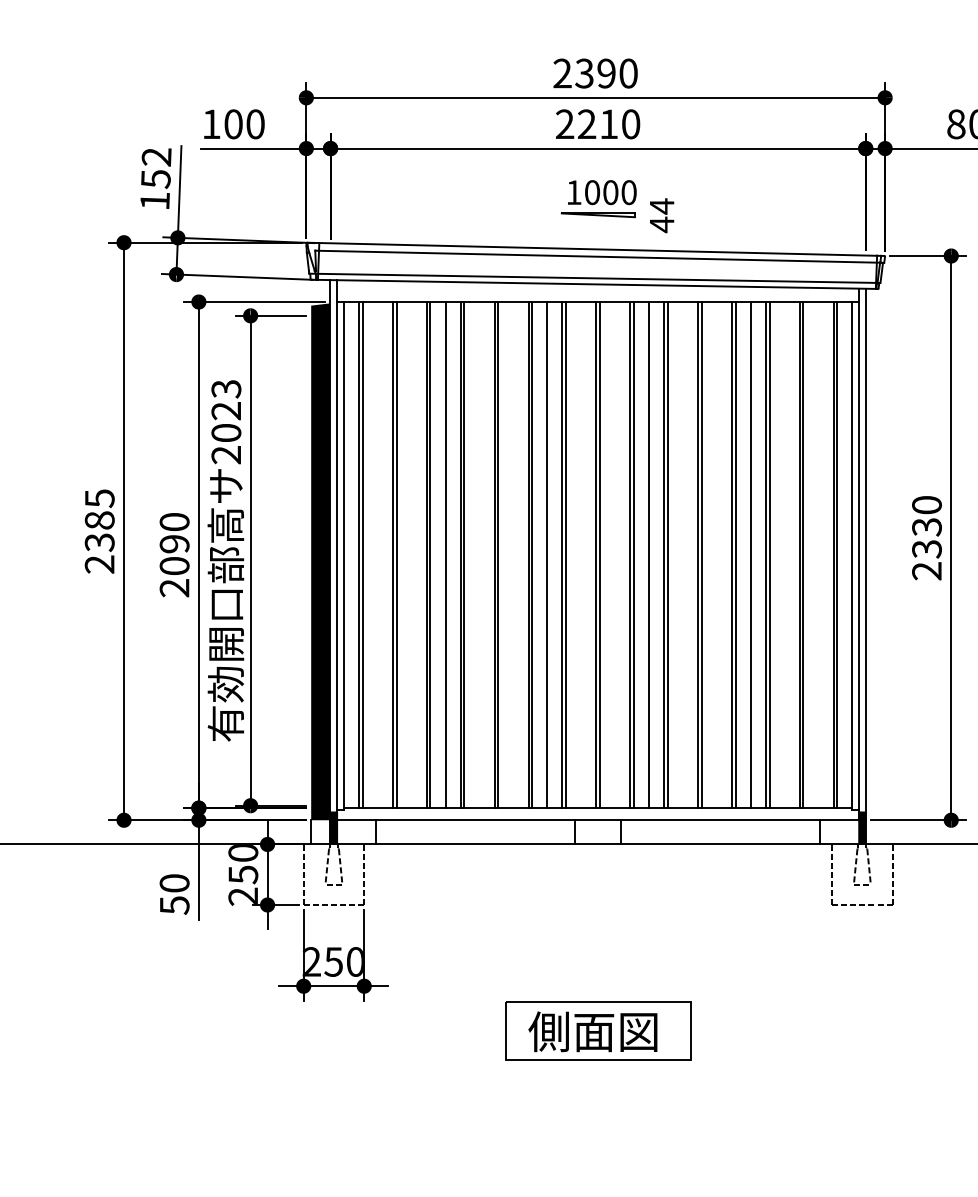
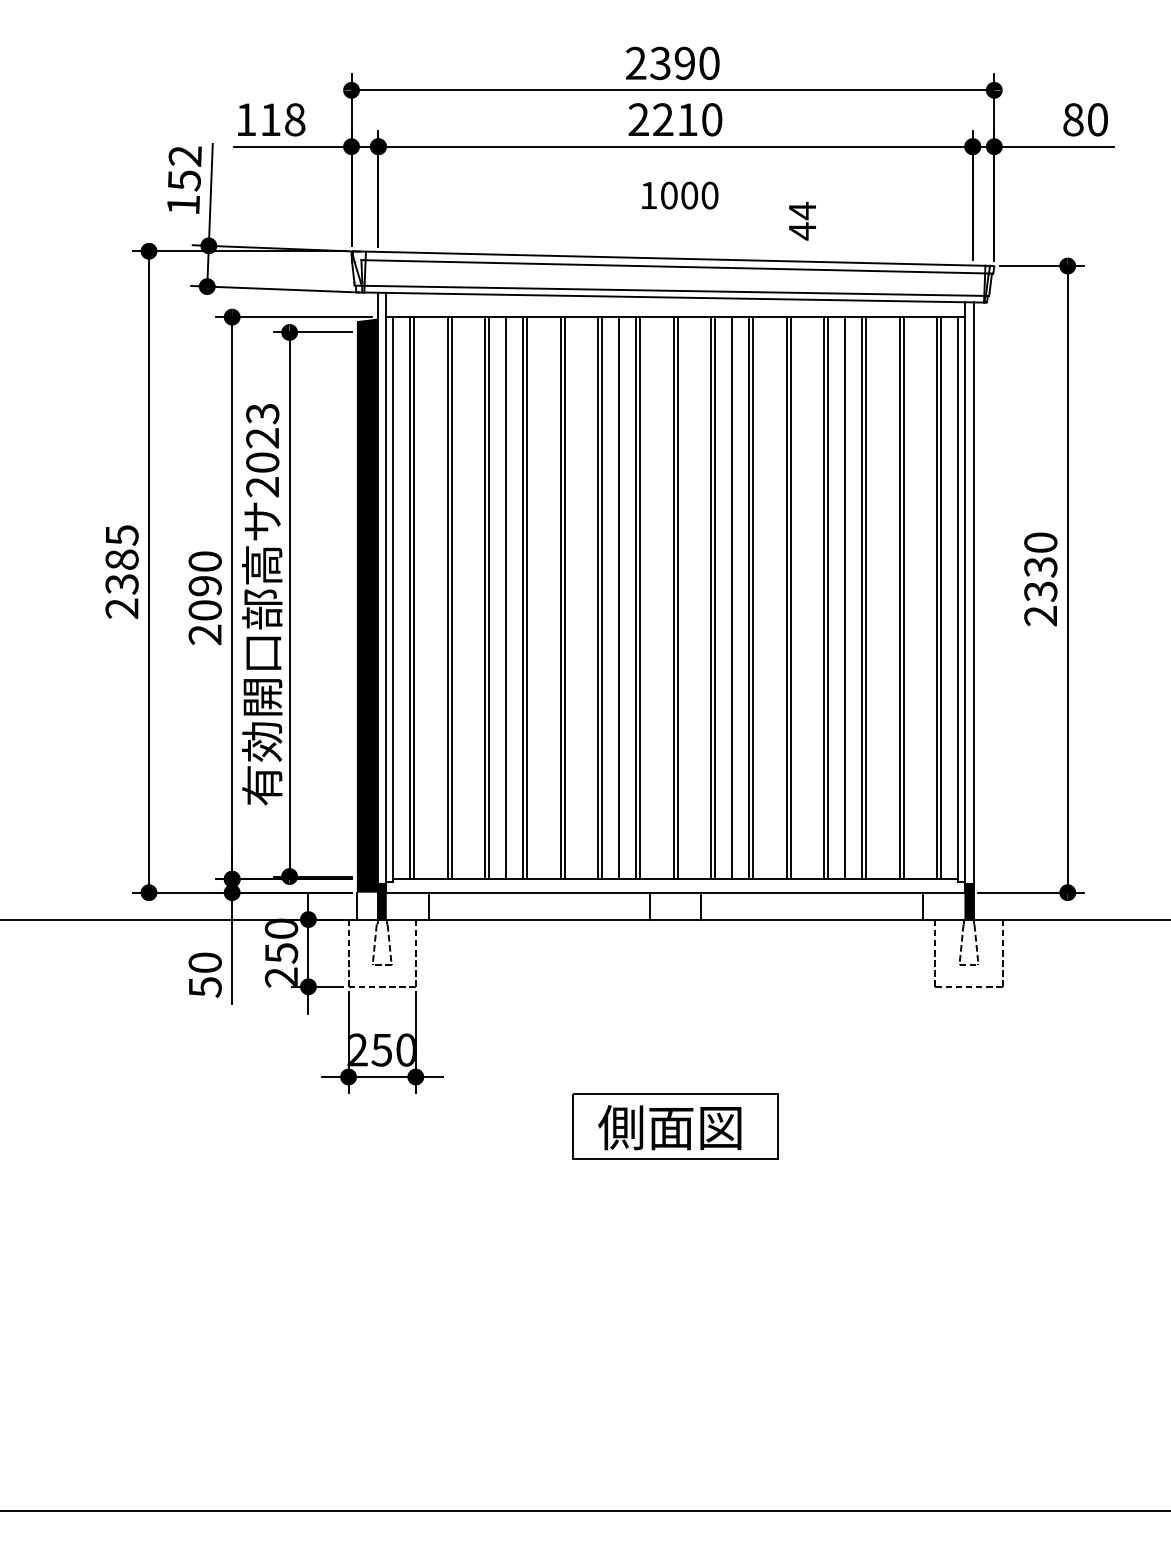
text: (244, 124) -> (282, 119), 100 -> 118
part: (598, 215) -> (675, 220), removed
text: (661, 215) -> (802, 221), moved

